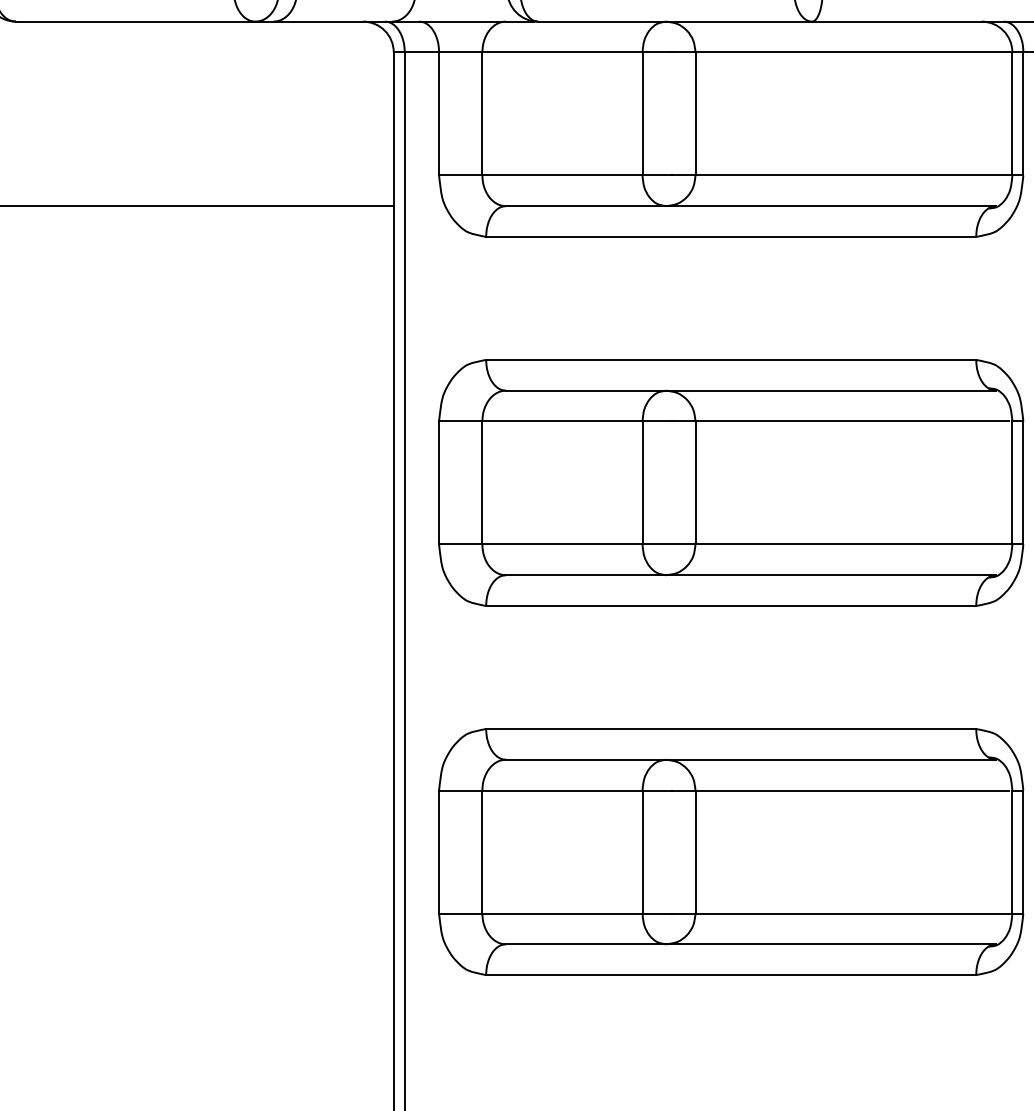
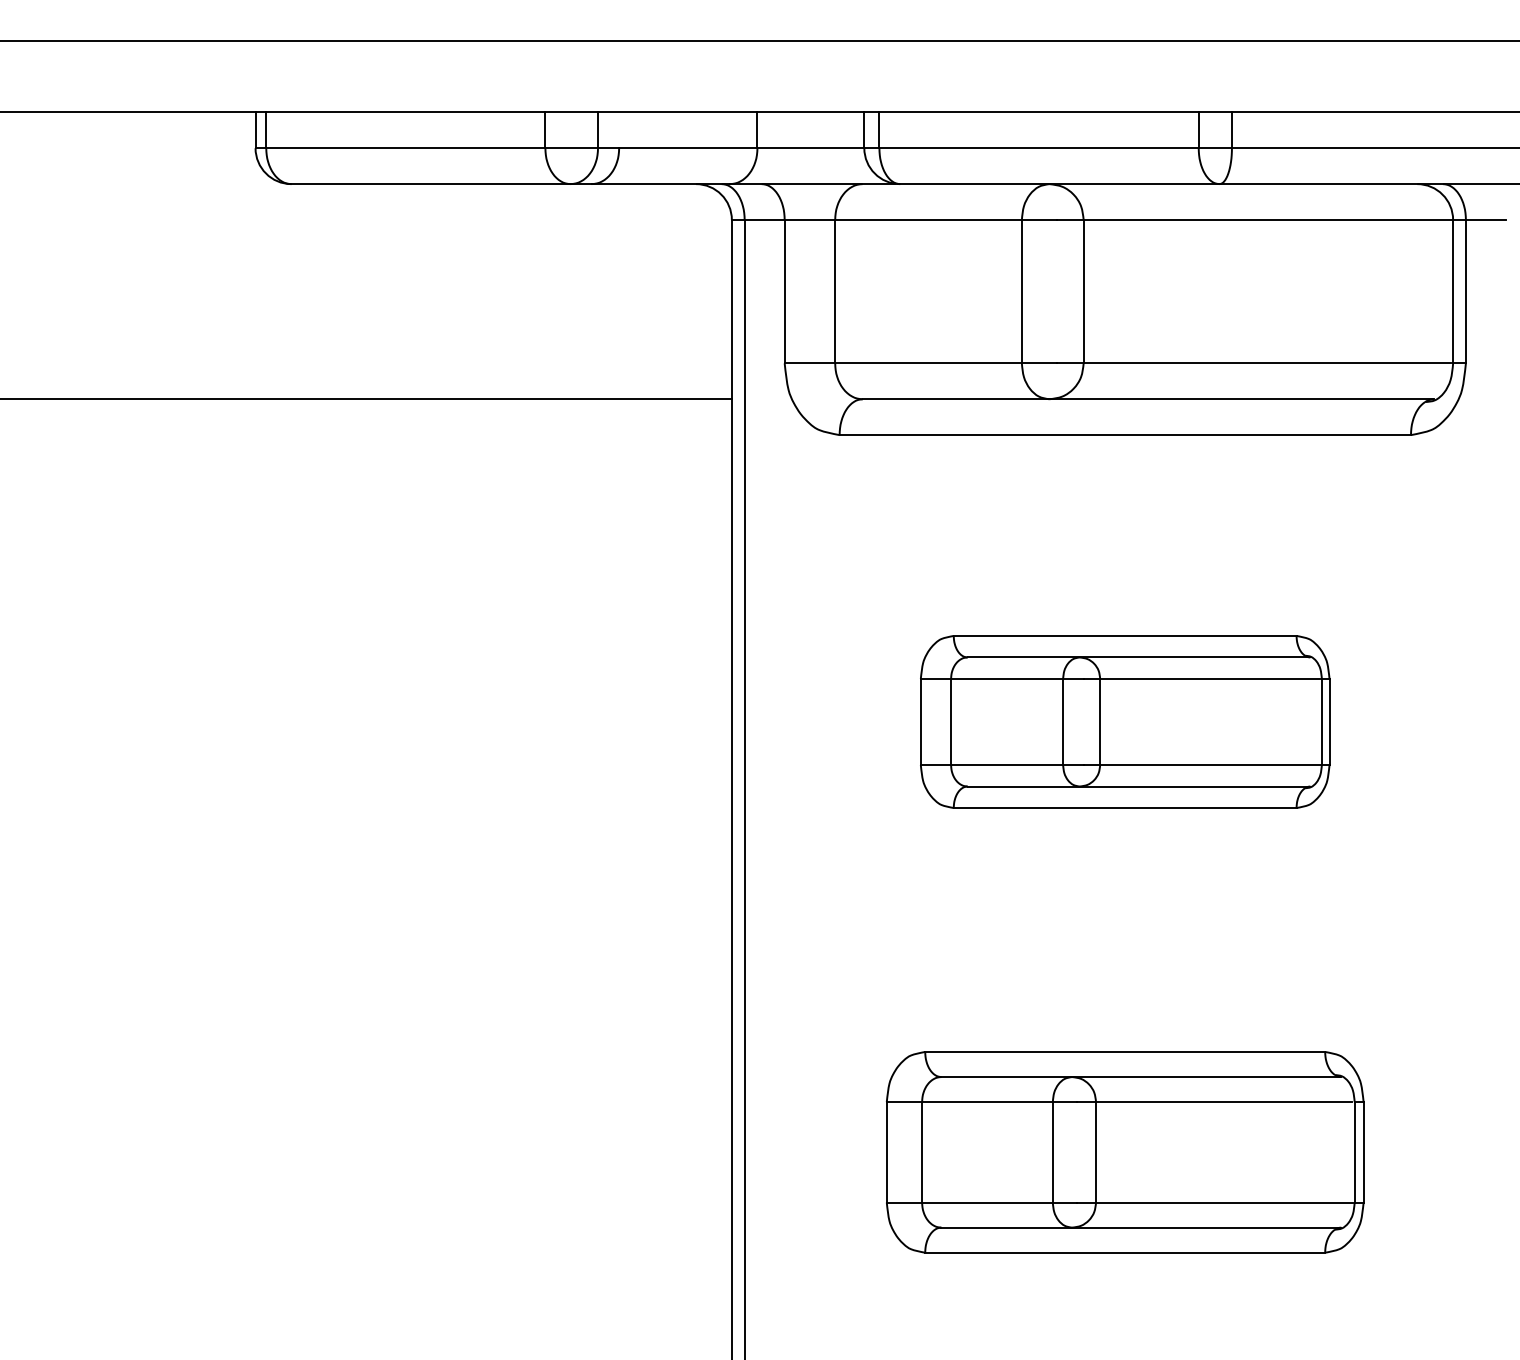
part: (730, 482) -> (1124, 721), size x0.6
part: (730, 852) -> (1124, 1152), size x0.7

